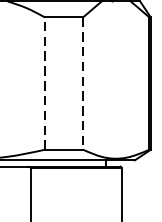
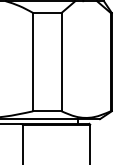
line: (45, 82) -> (33, 61), dashed -> solid
line: (83, 84) -> (61, 62), dashed -> solid

